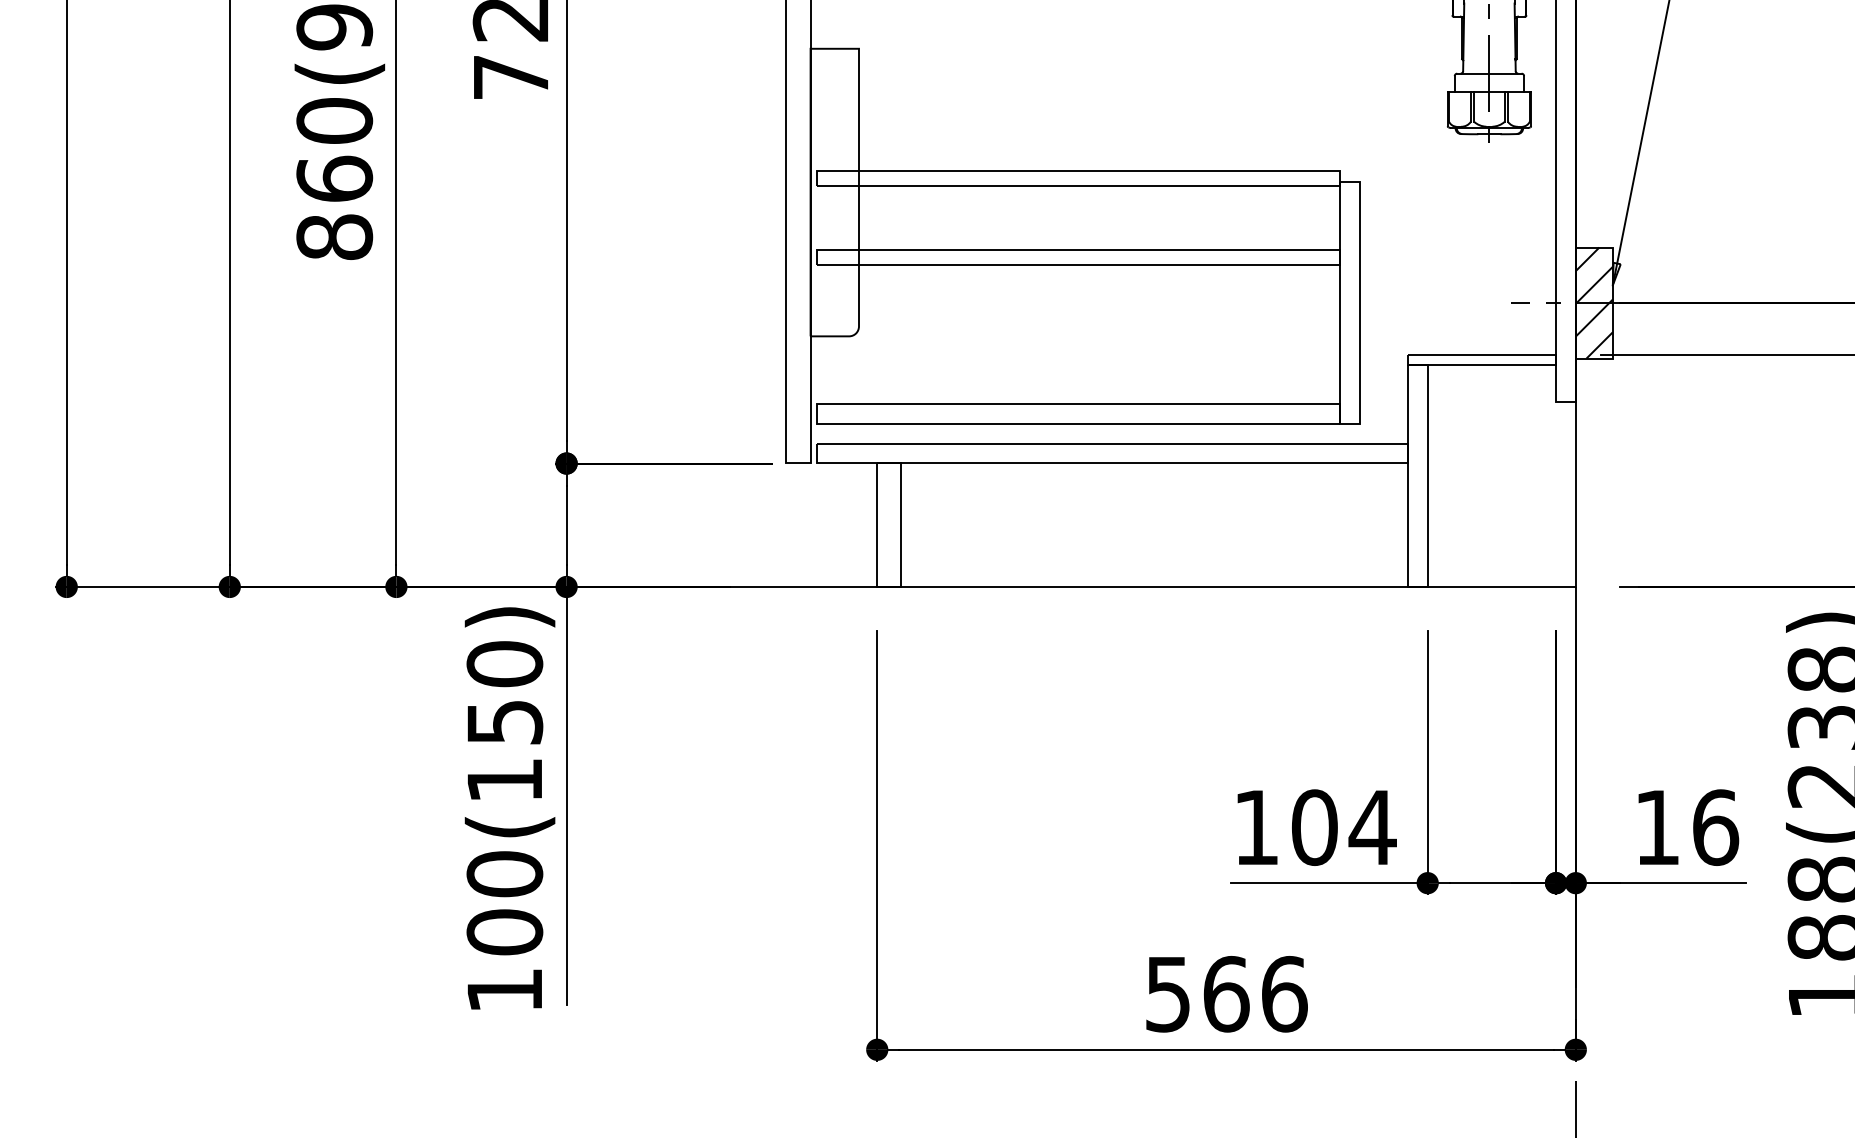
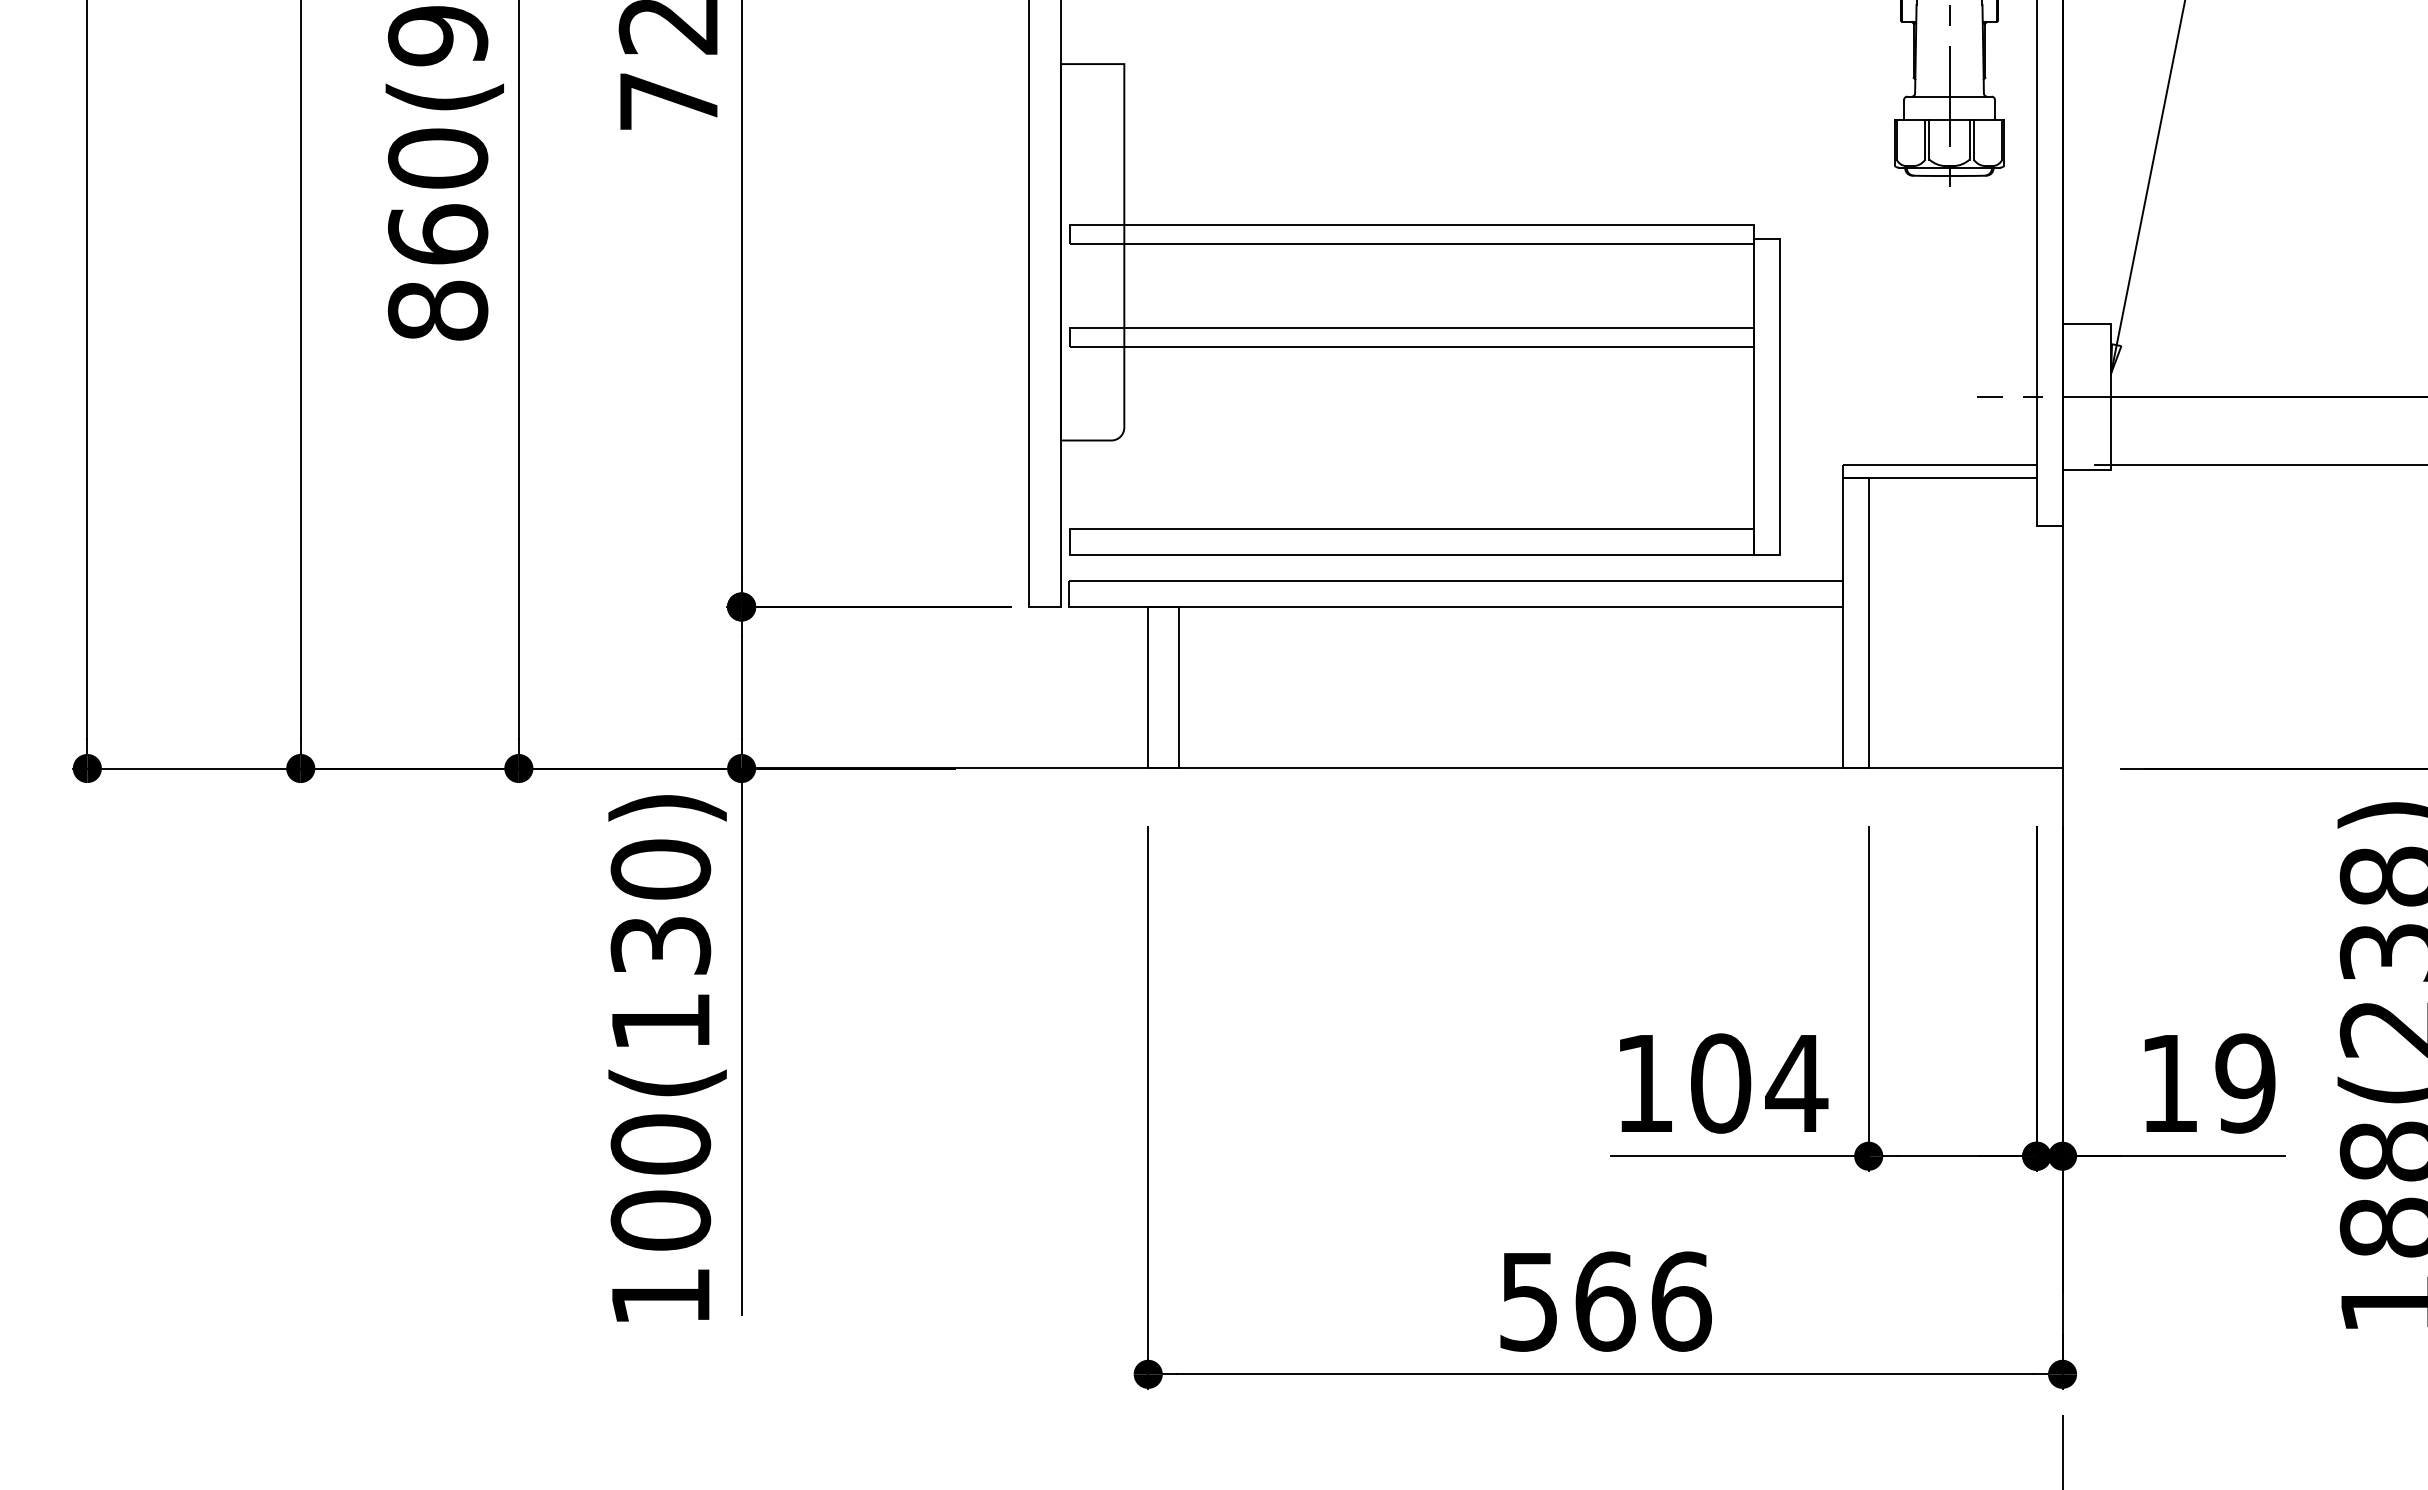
hatch: (1594, 302) -> (2086, 396), removed
text: (504, 722) -> (660, 945), 100(150) -> 100(130)
text: (1715, 827) -> (2245, 1083), 16 -> 19

